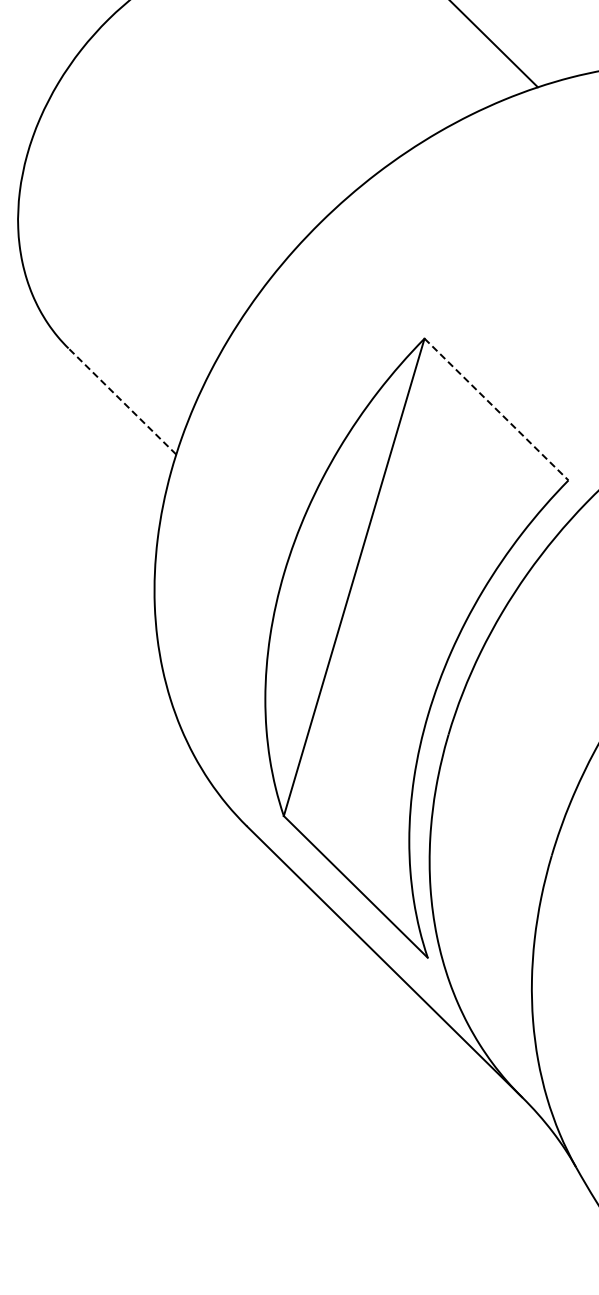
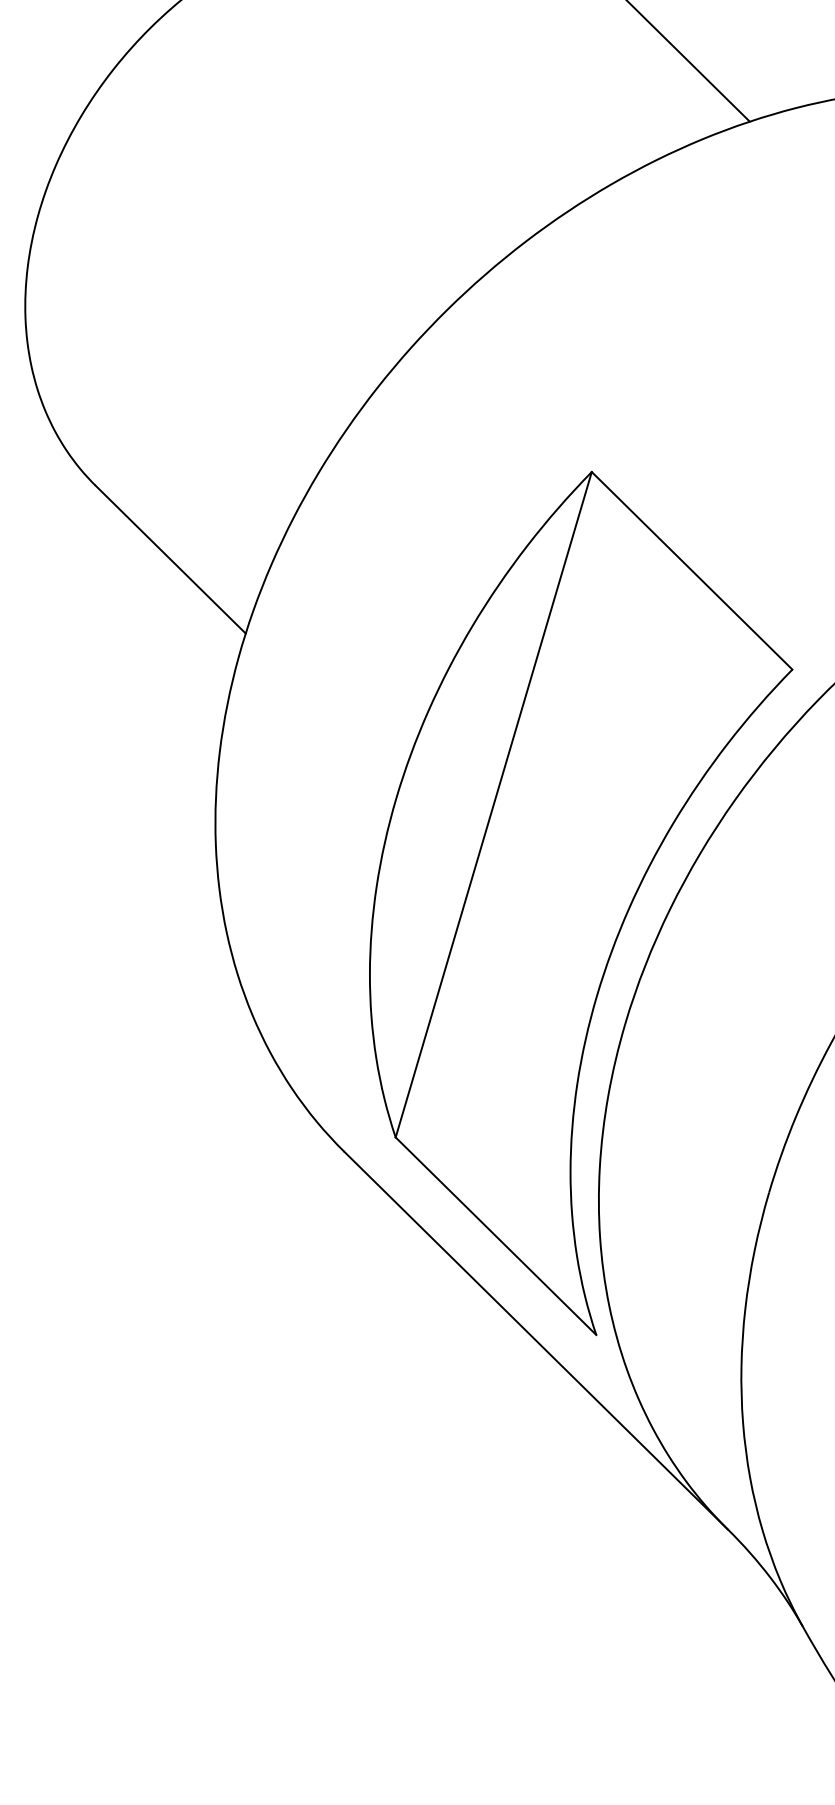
line: (122, 401) -> (170, 559), dashed -> solid
line: (496, 409) -> (692, 570), dashed -> solid

